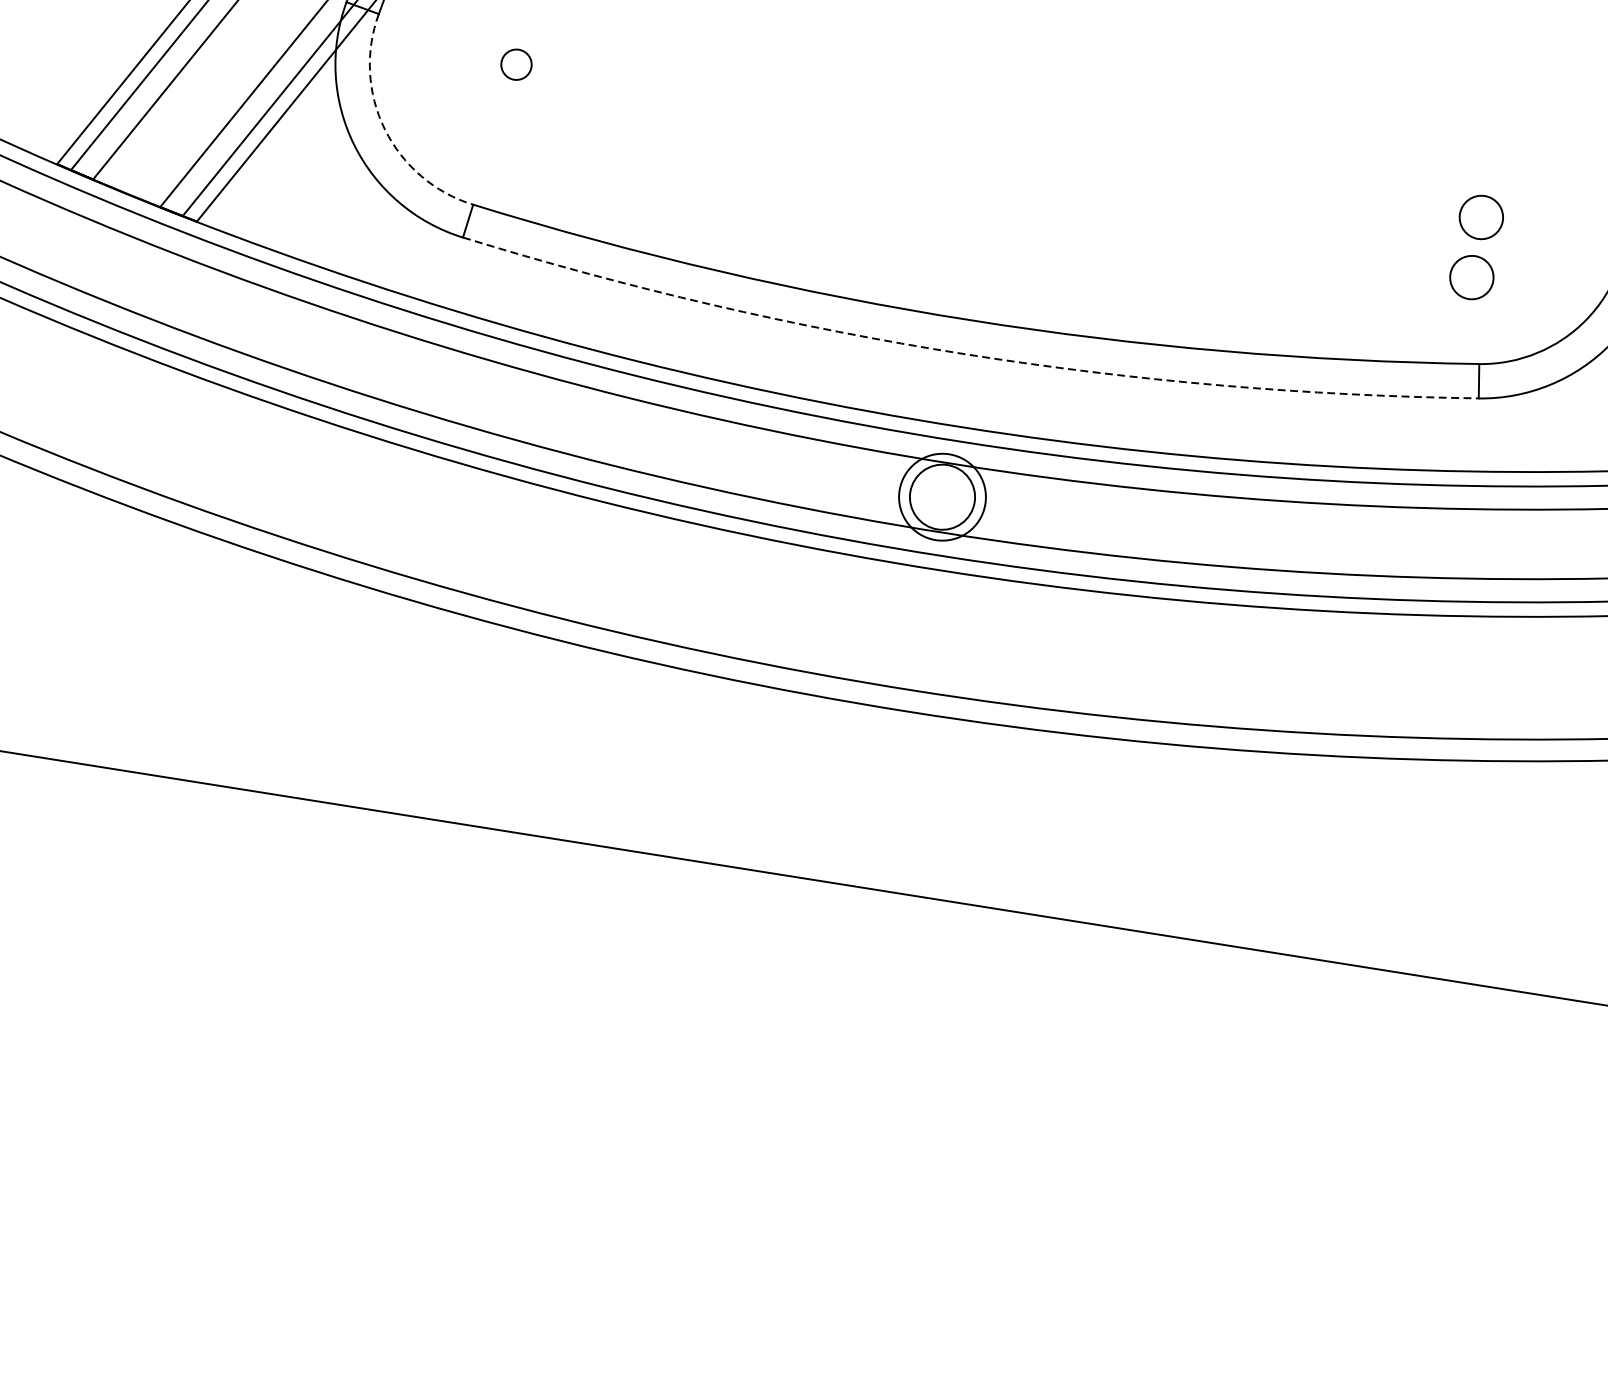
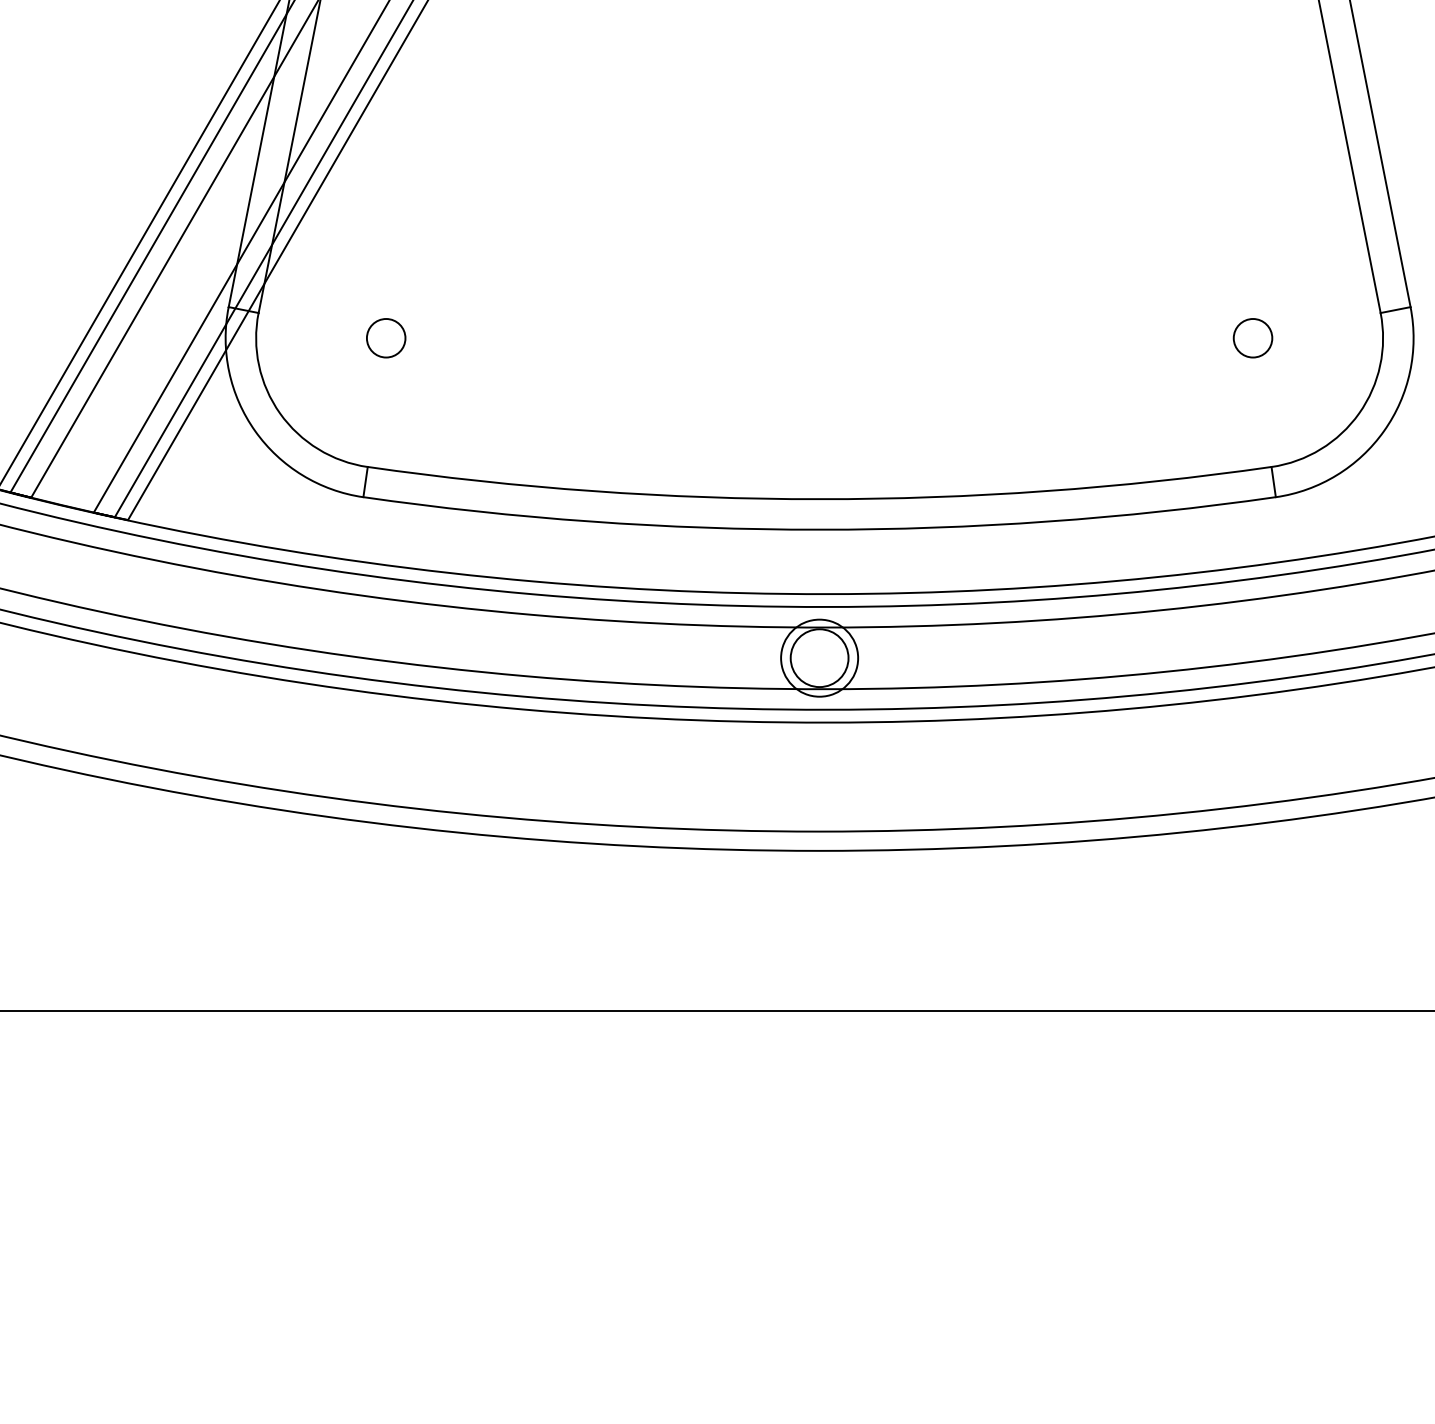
circle: (516, 64) -> (386, 338), size x1.43
arc: (385, 129) -> (280, 413), dashed -> solid
circle: (1471, 277) -> (1252, 392), removed
arc: (965, 353) -> (819, 529), dashed -> solid

